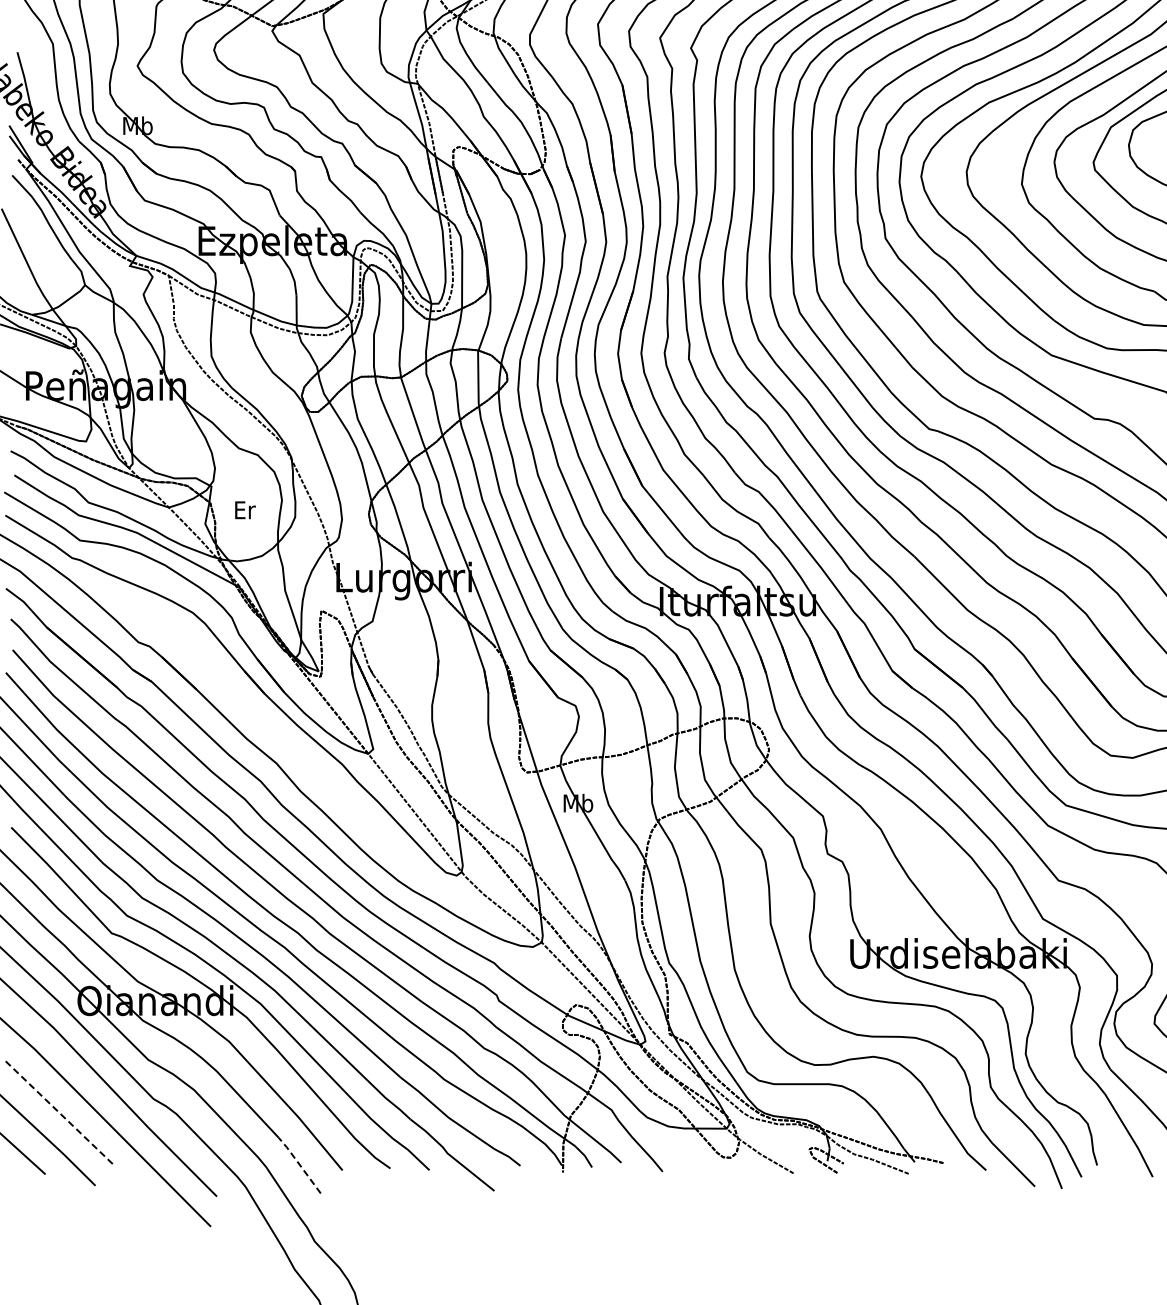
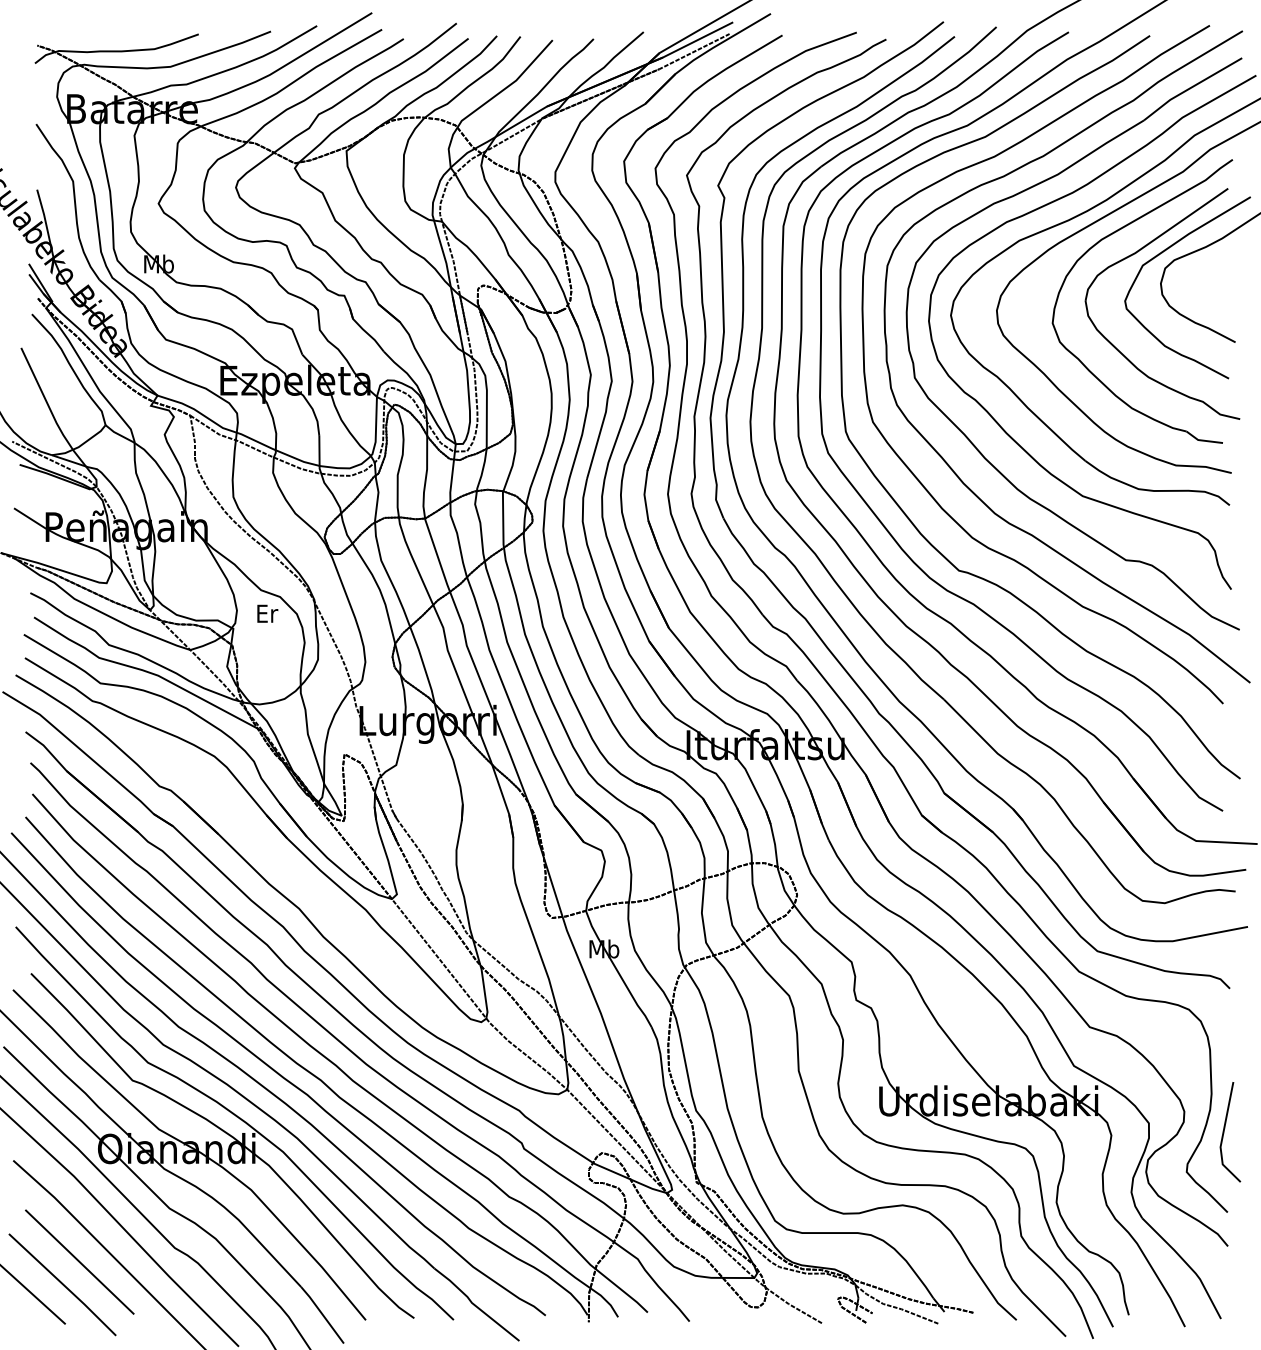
text: (245, 509) -> (267, 613), moved
line: (60, 1113) -> (80, 1262), dashed -> solid
line: (299, 1164) -> (322, 1314), dashed -> solid

